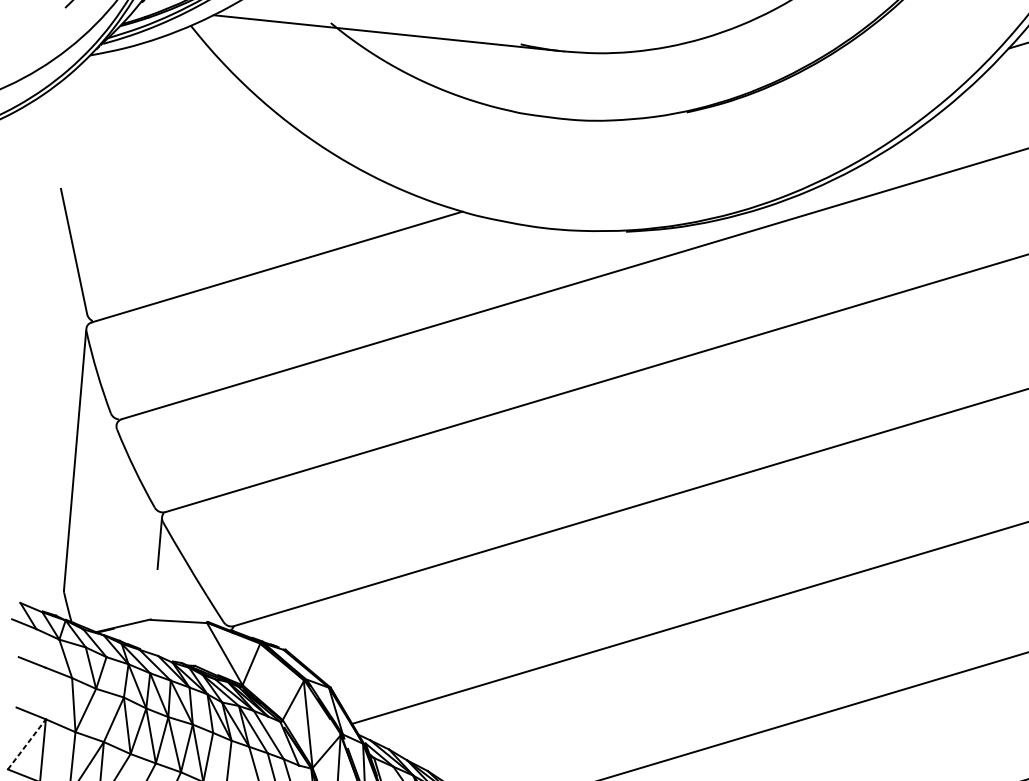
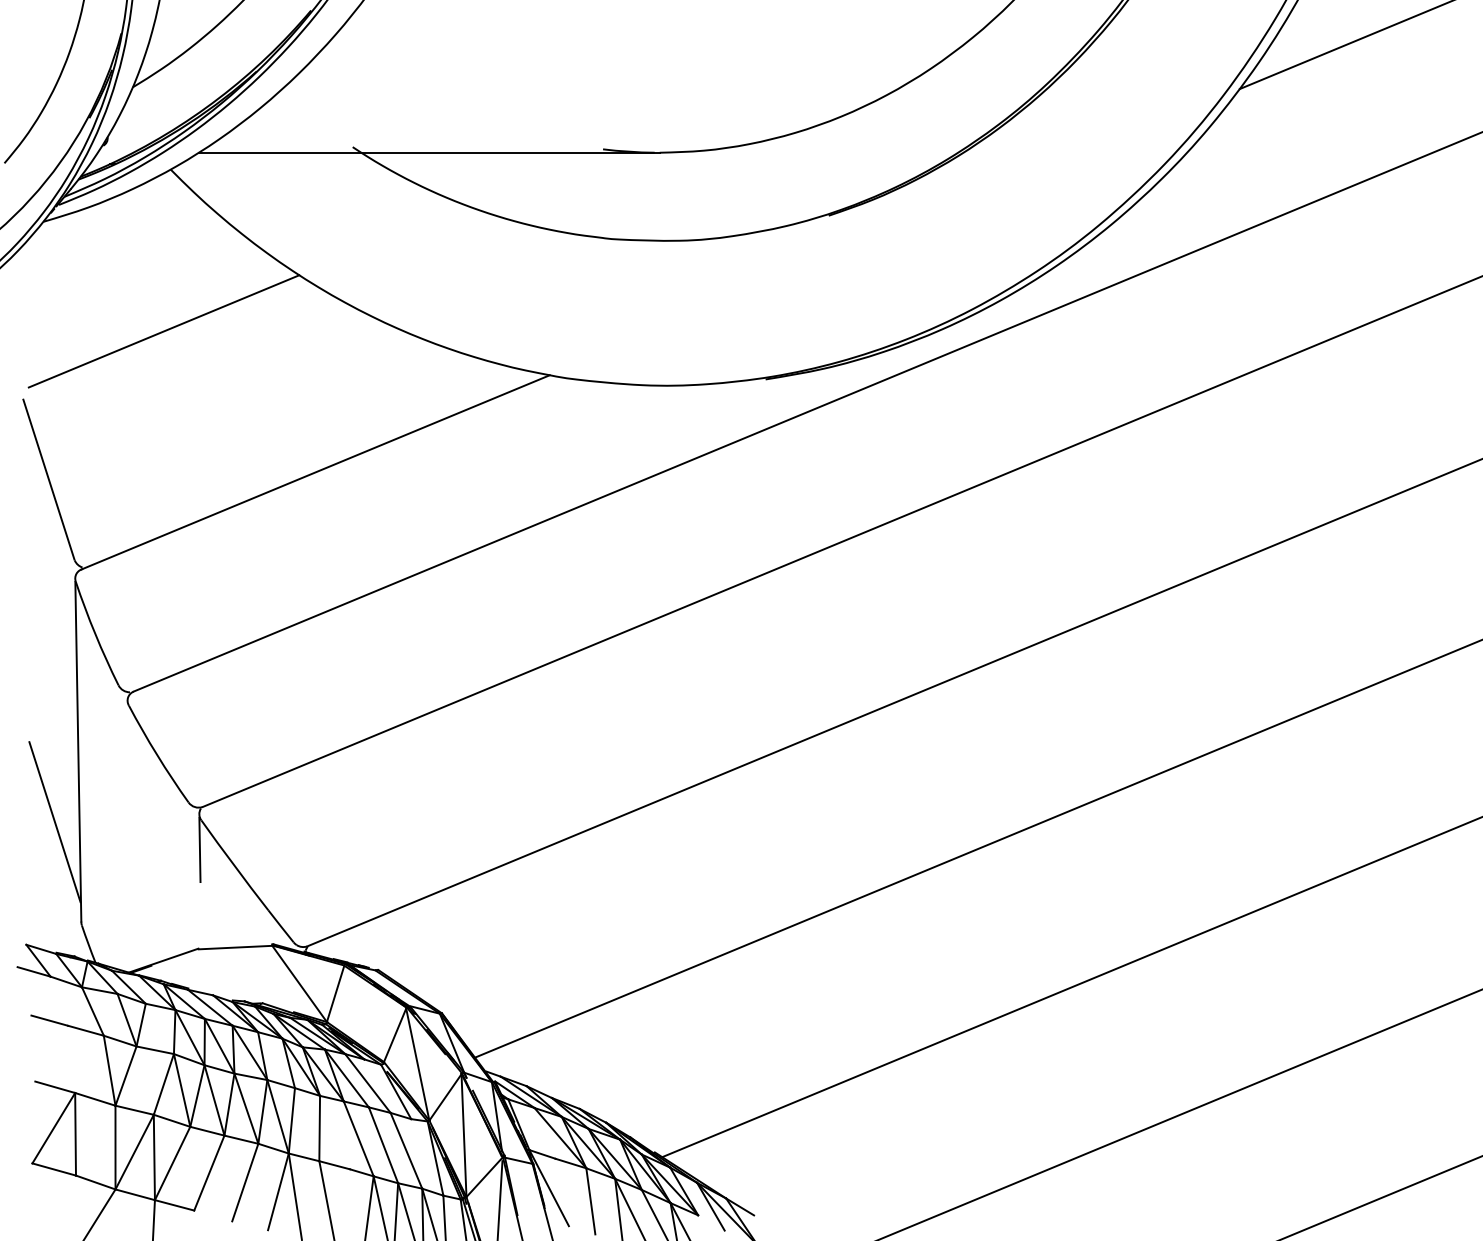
line: (172, 148) -> (163, 331), added
line: (51, 512) -> (54, 822), added
line: (27, 743) -> (54, 1127), dashed -> solid

